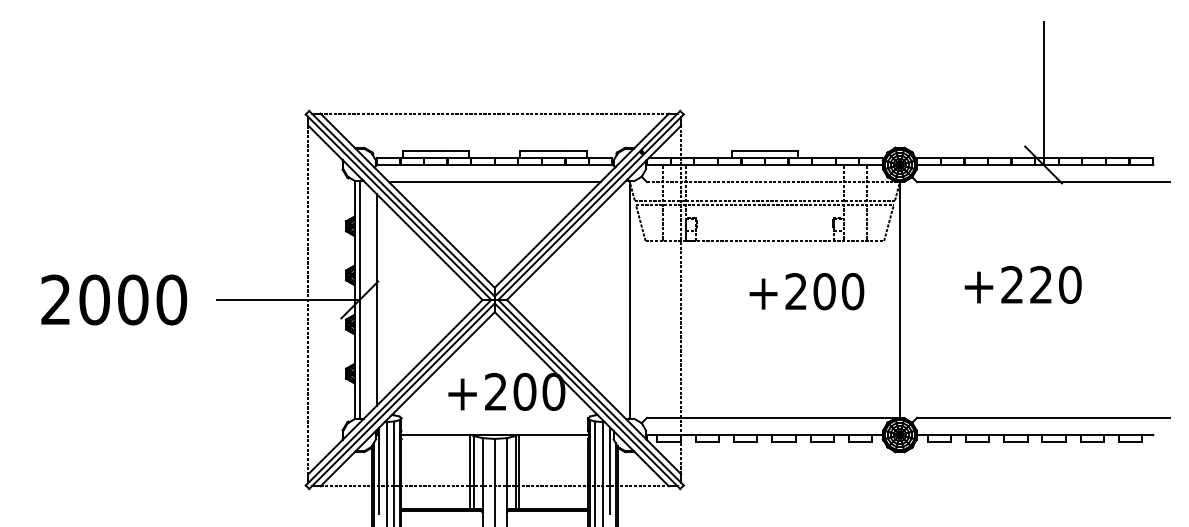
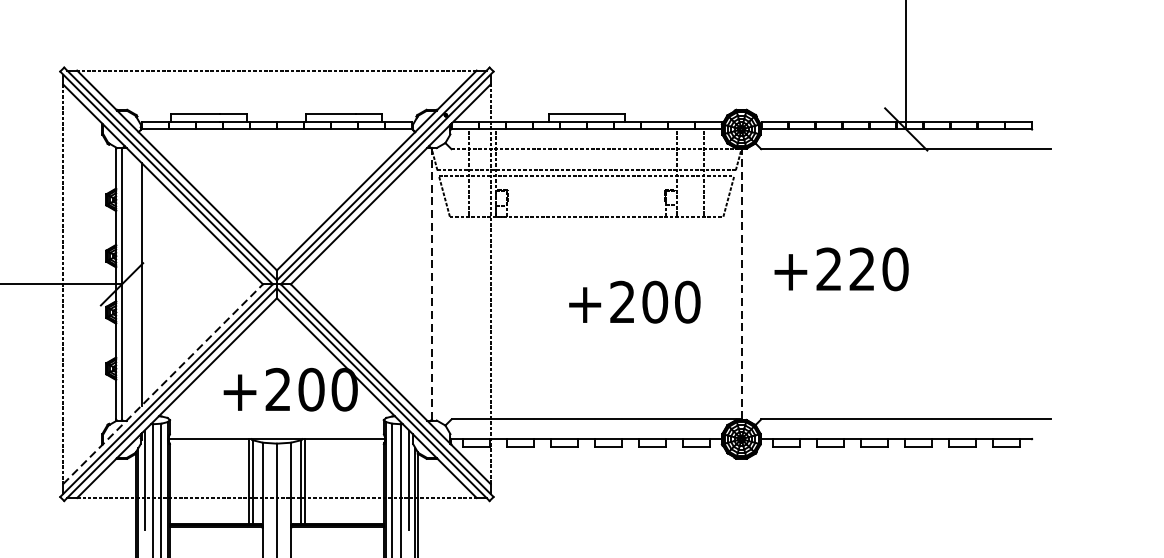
line: (494, 182) -> (276, 149), removed
text: (1022, 284) -> (840, 268), moved
text: (806, 291) -> (634, 302), moved
line: (629, 299) -> (431, 283), solid -> dashed
line: (899, 299) -> (741, 283), solid -> dashed
line: (395, 386) -> (163, 383), solid -> dashed

